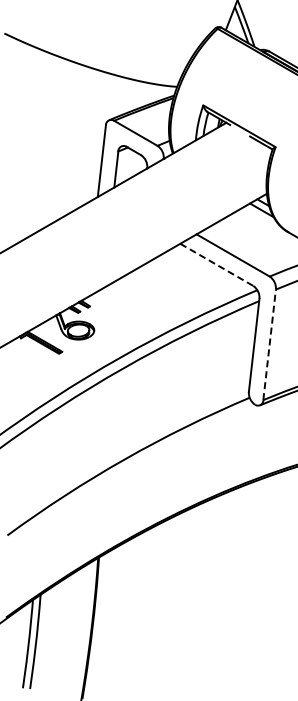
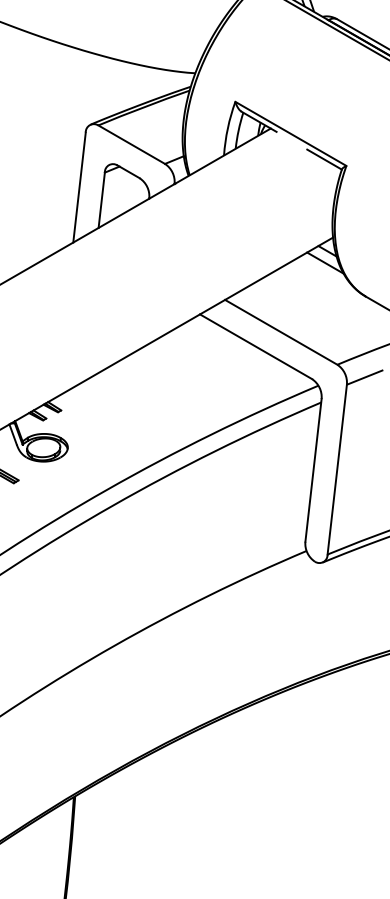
line: (217, 265) -> (257, 347), dashed -> solid
line: (269, 344) -> (337, 469), dashed -> solid

